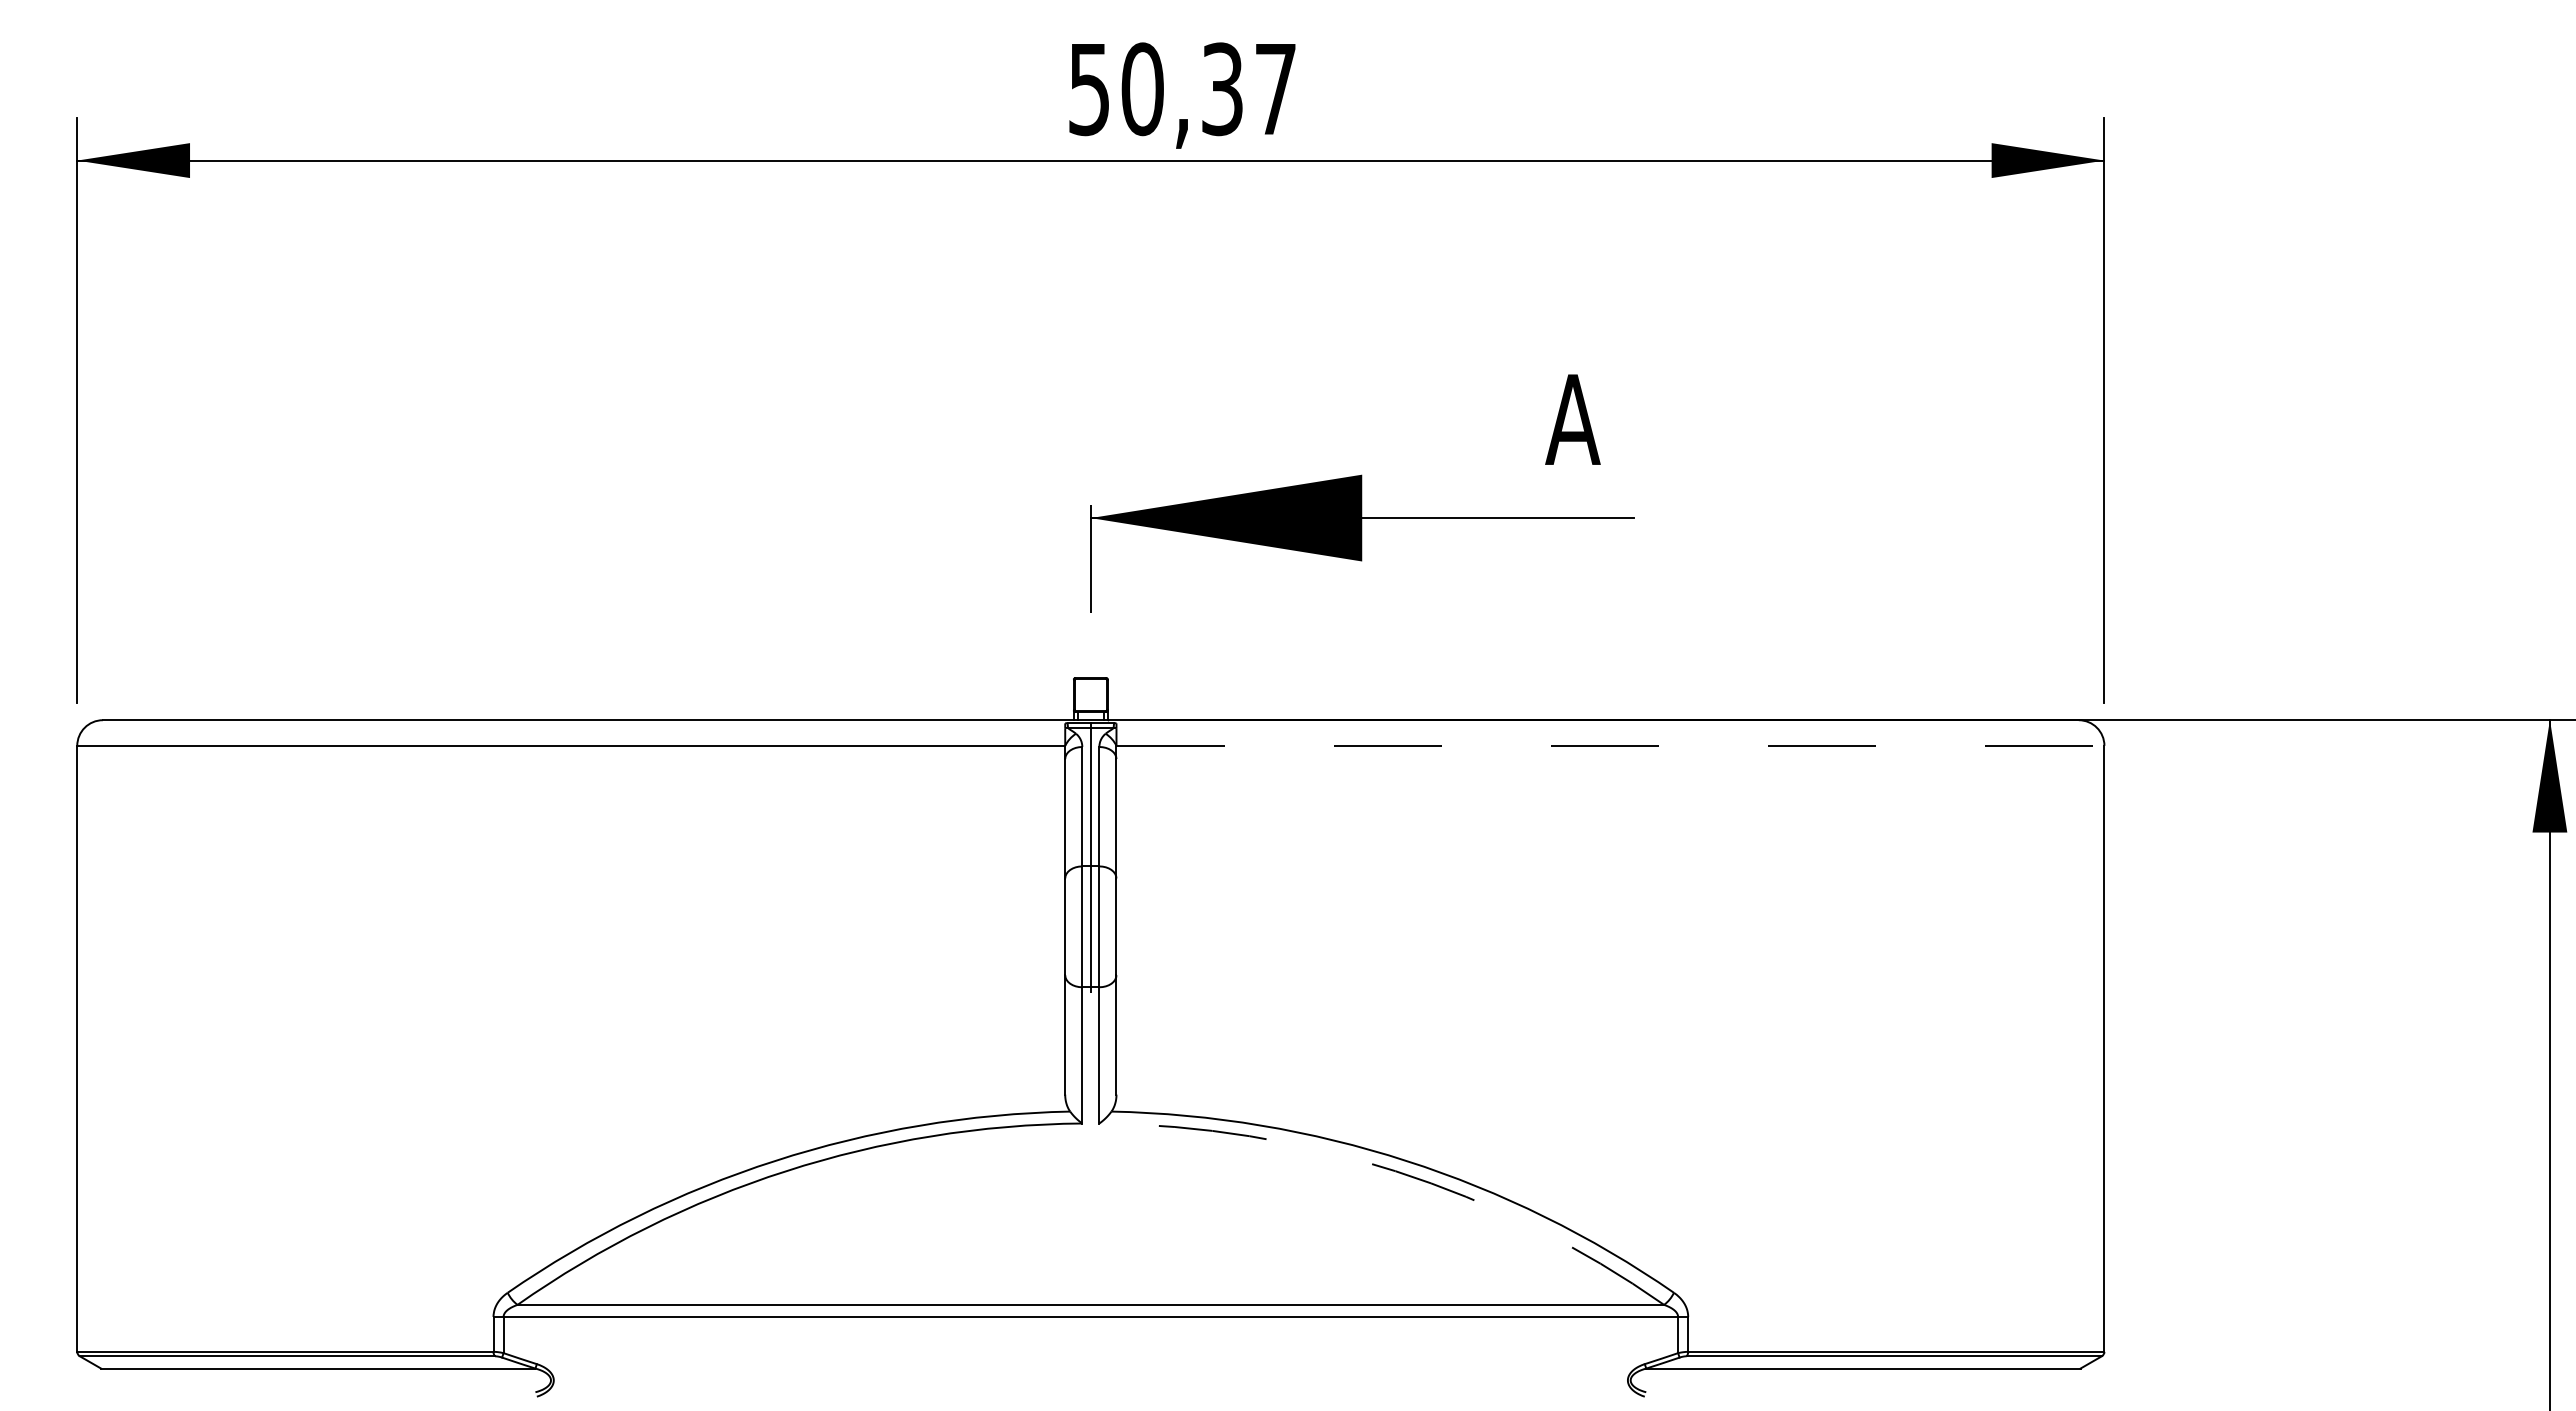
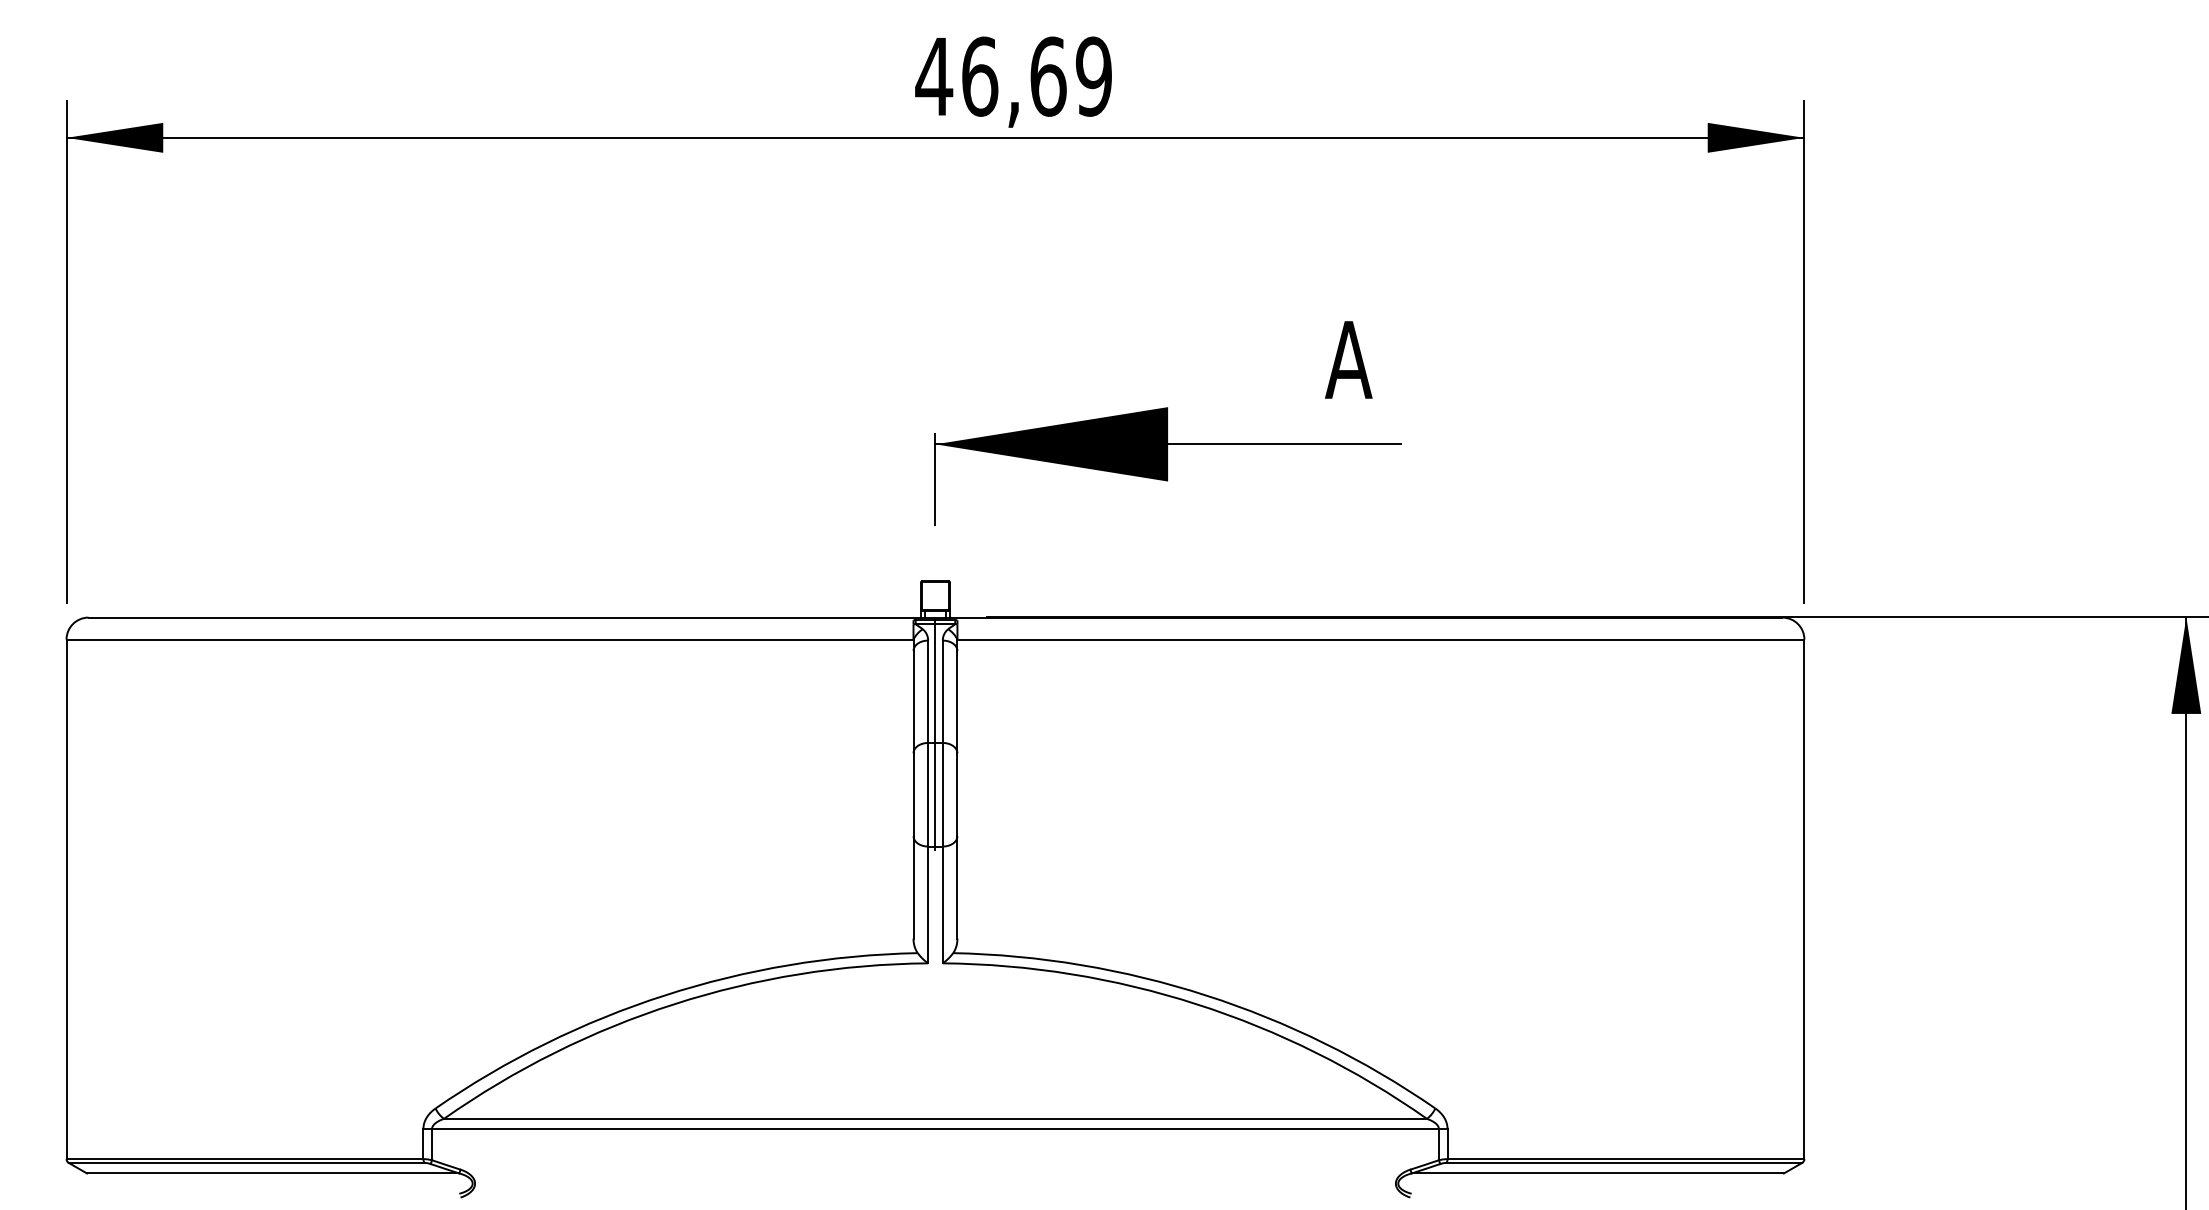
text: (1181, 89) -> (1013, 76), 50,37 -> 46,69
line: (1610, 745) -> (1380, 639), dashed -> solid
arc: (1395, 1171) -> (1196, 1004), dashed -> solid

